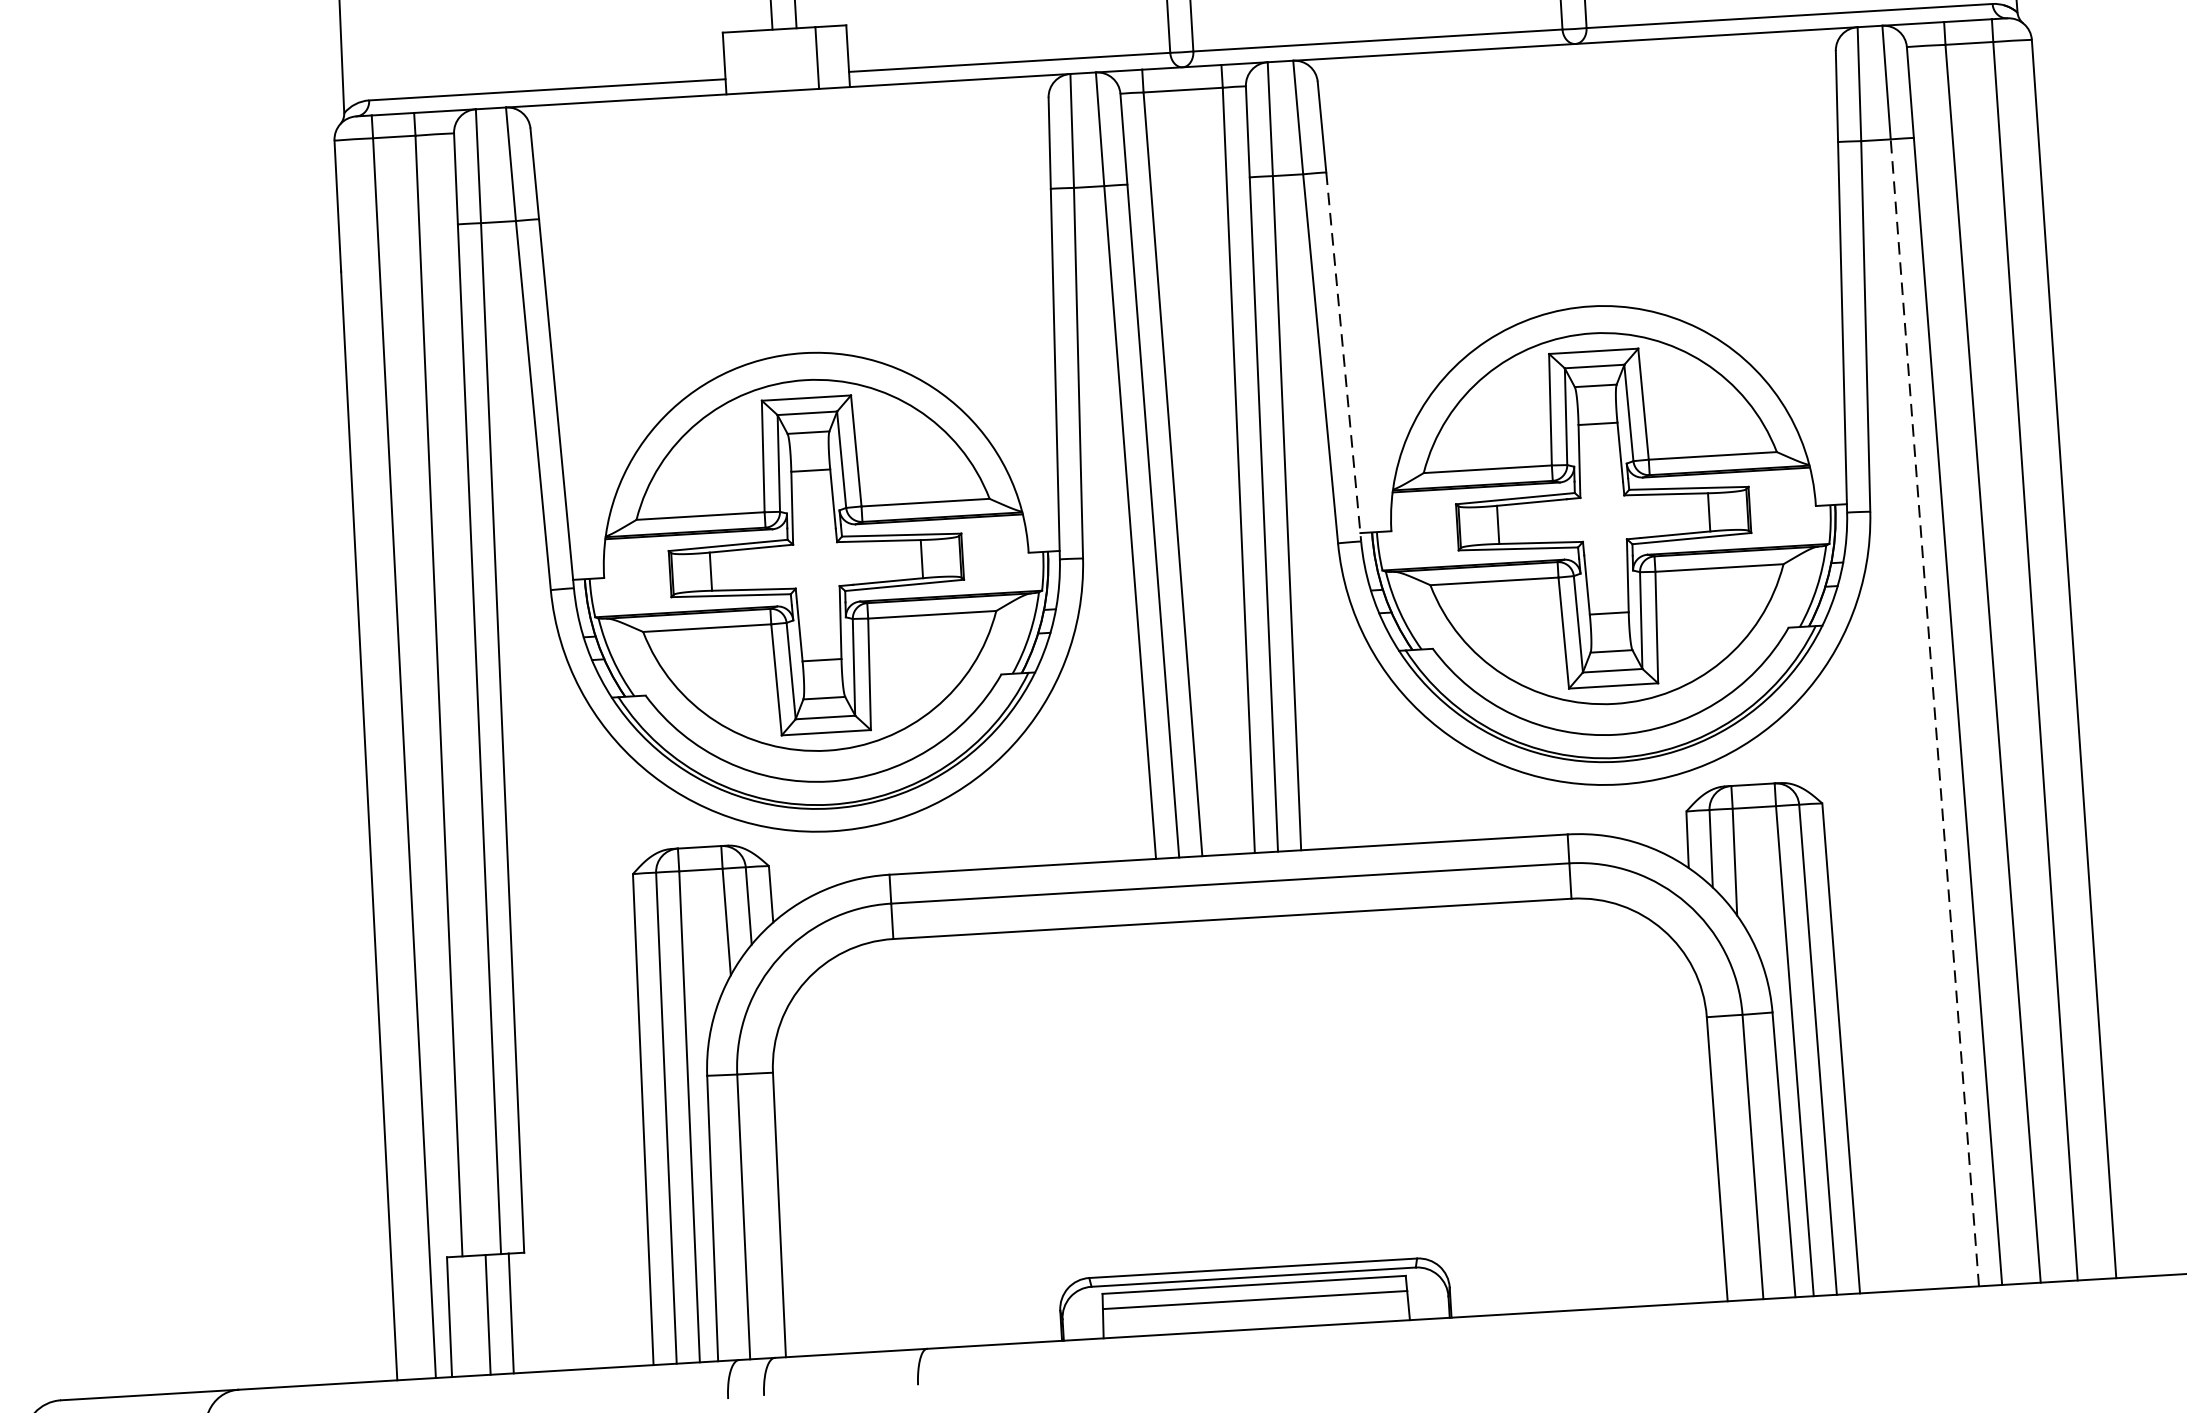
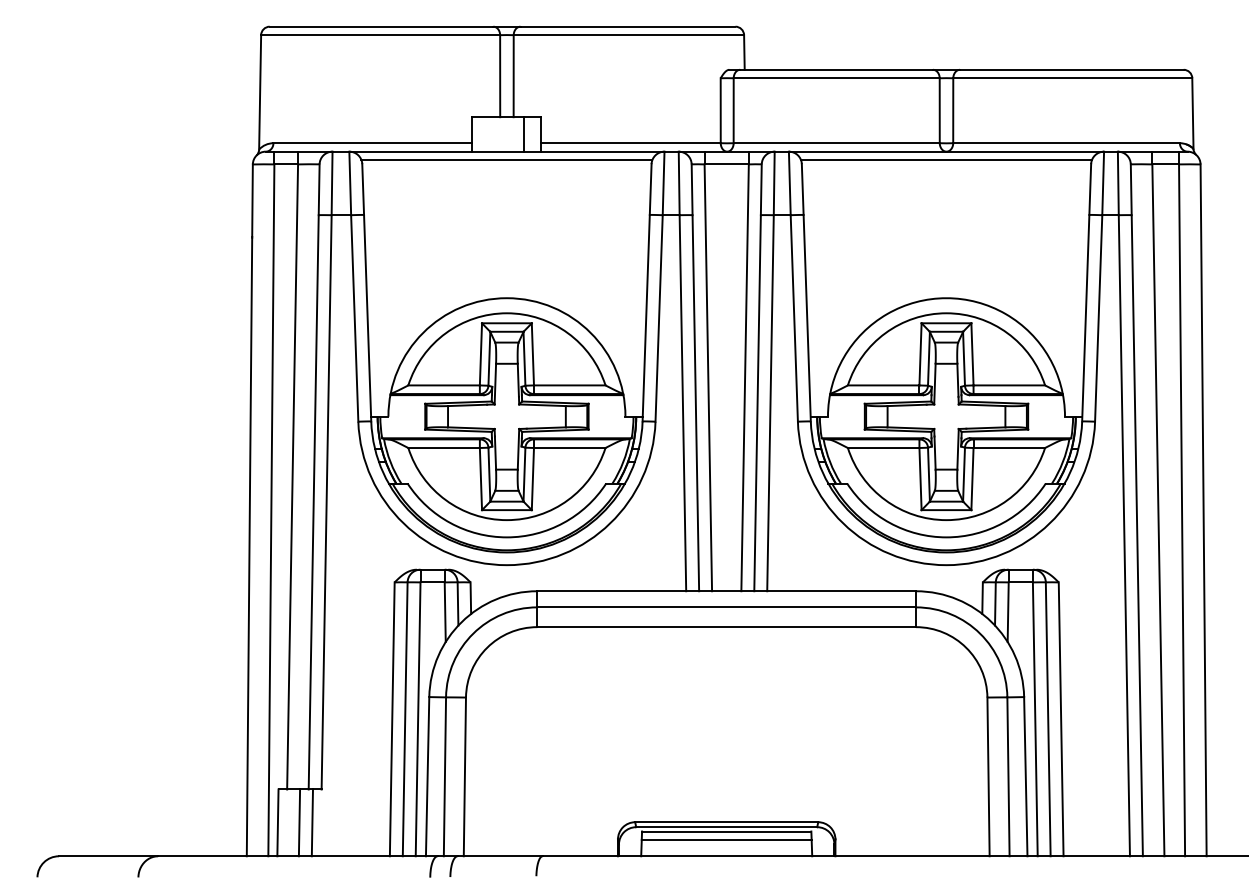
line: (1576, 59) -> (946, 160), added
line: (788, 106) -> (506, 160), added
line: (1344, 357) -> (807, 318), dashed -> solid
line: (1935, 712) -> (1124, 535), dashed -> solid

